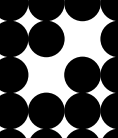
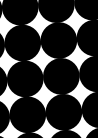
fill: (82, 38) -> (58, 40), added
fill: (46, 74) -> (25, 78), added

